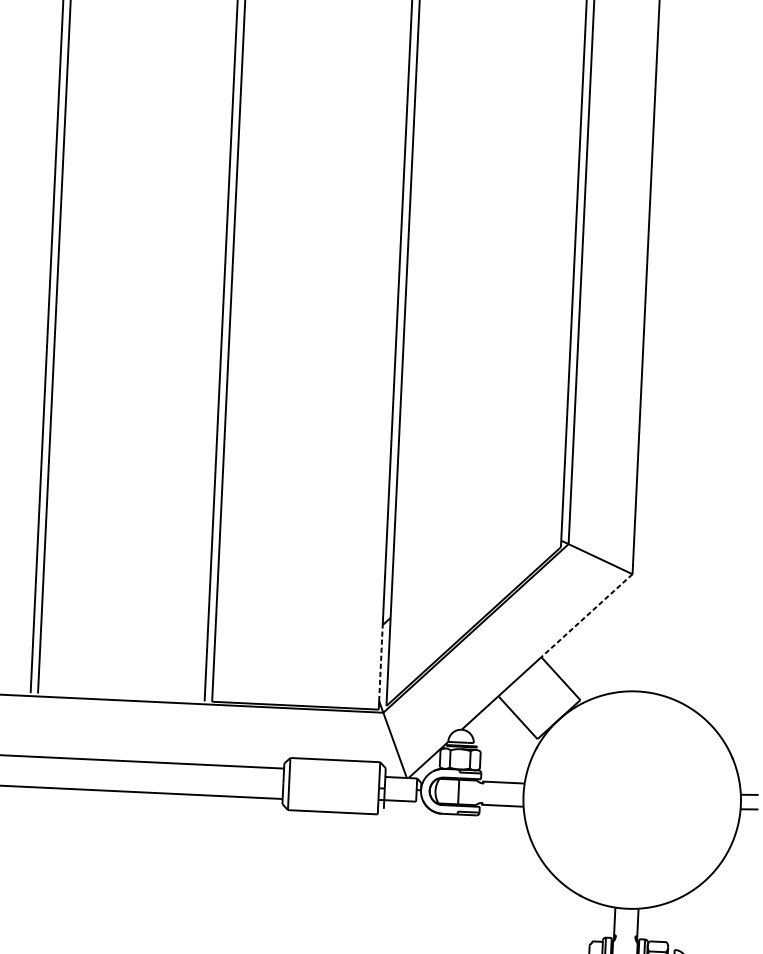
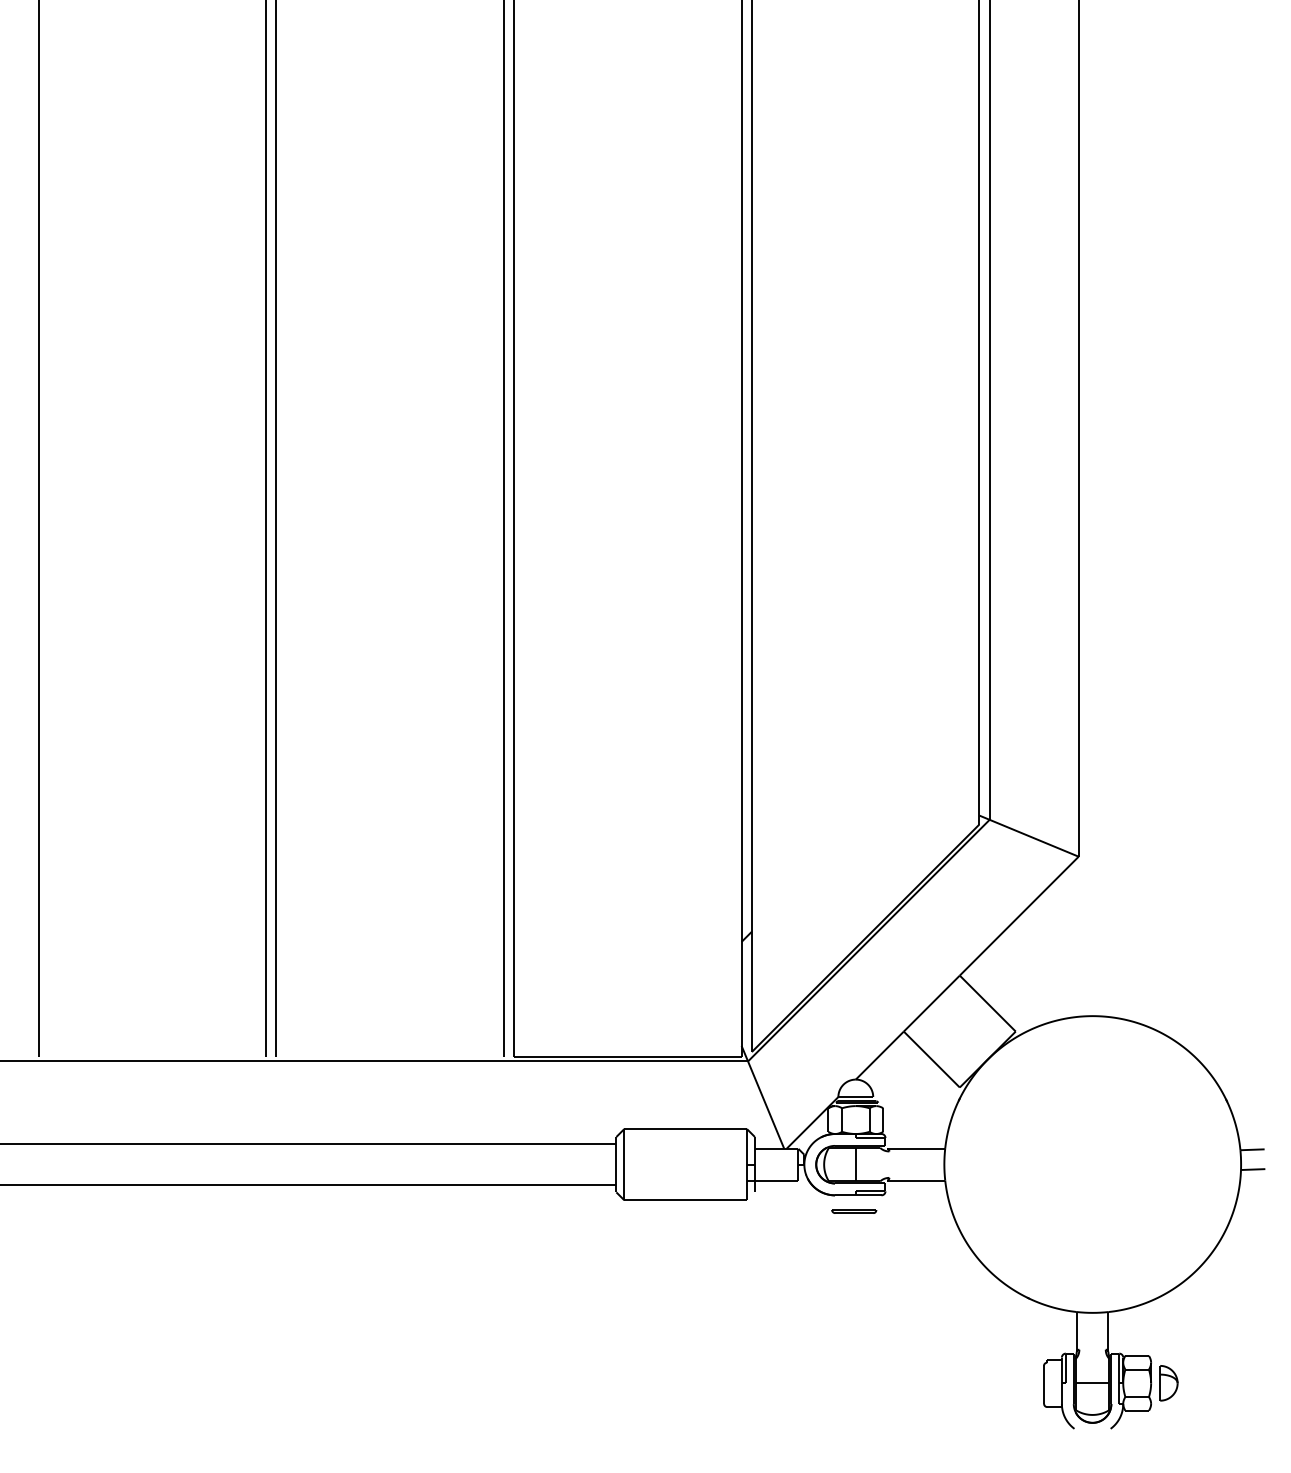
line: (586, 615) -> (1018, 916), dashed -> solid
line: (380, 662) -> (741, 993), dashed -> solid
line: (456, 825) -> (854, 1210), added

